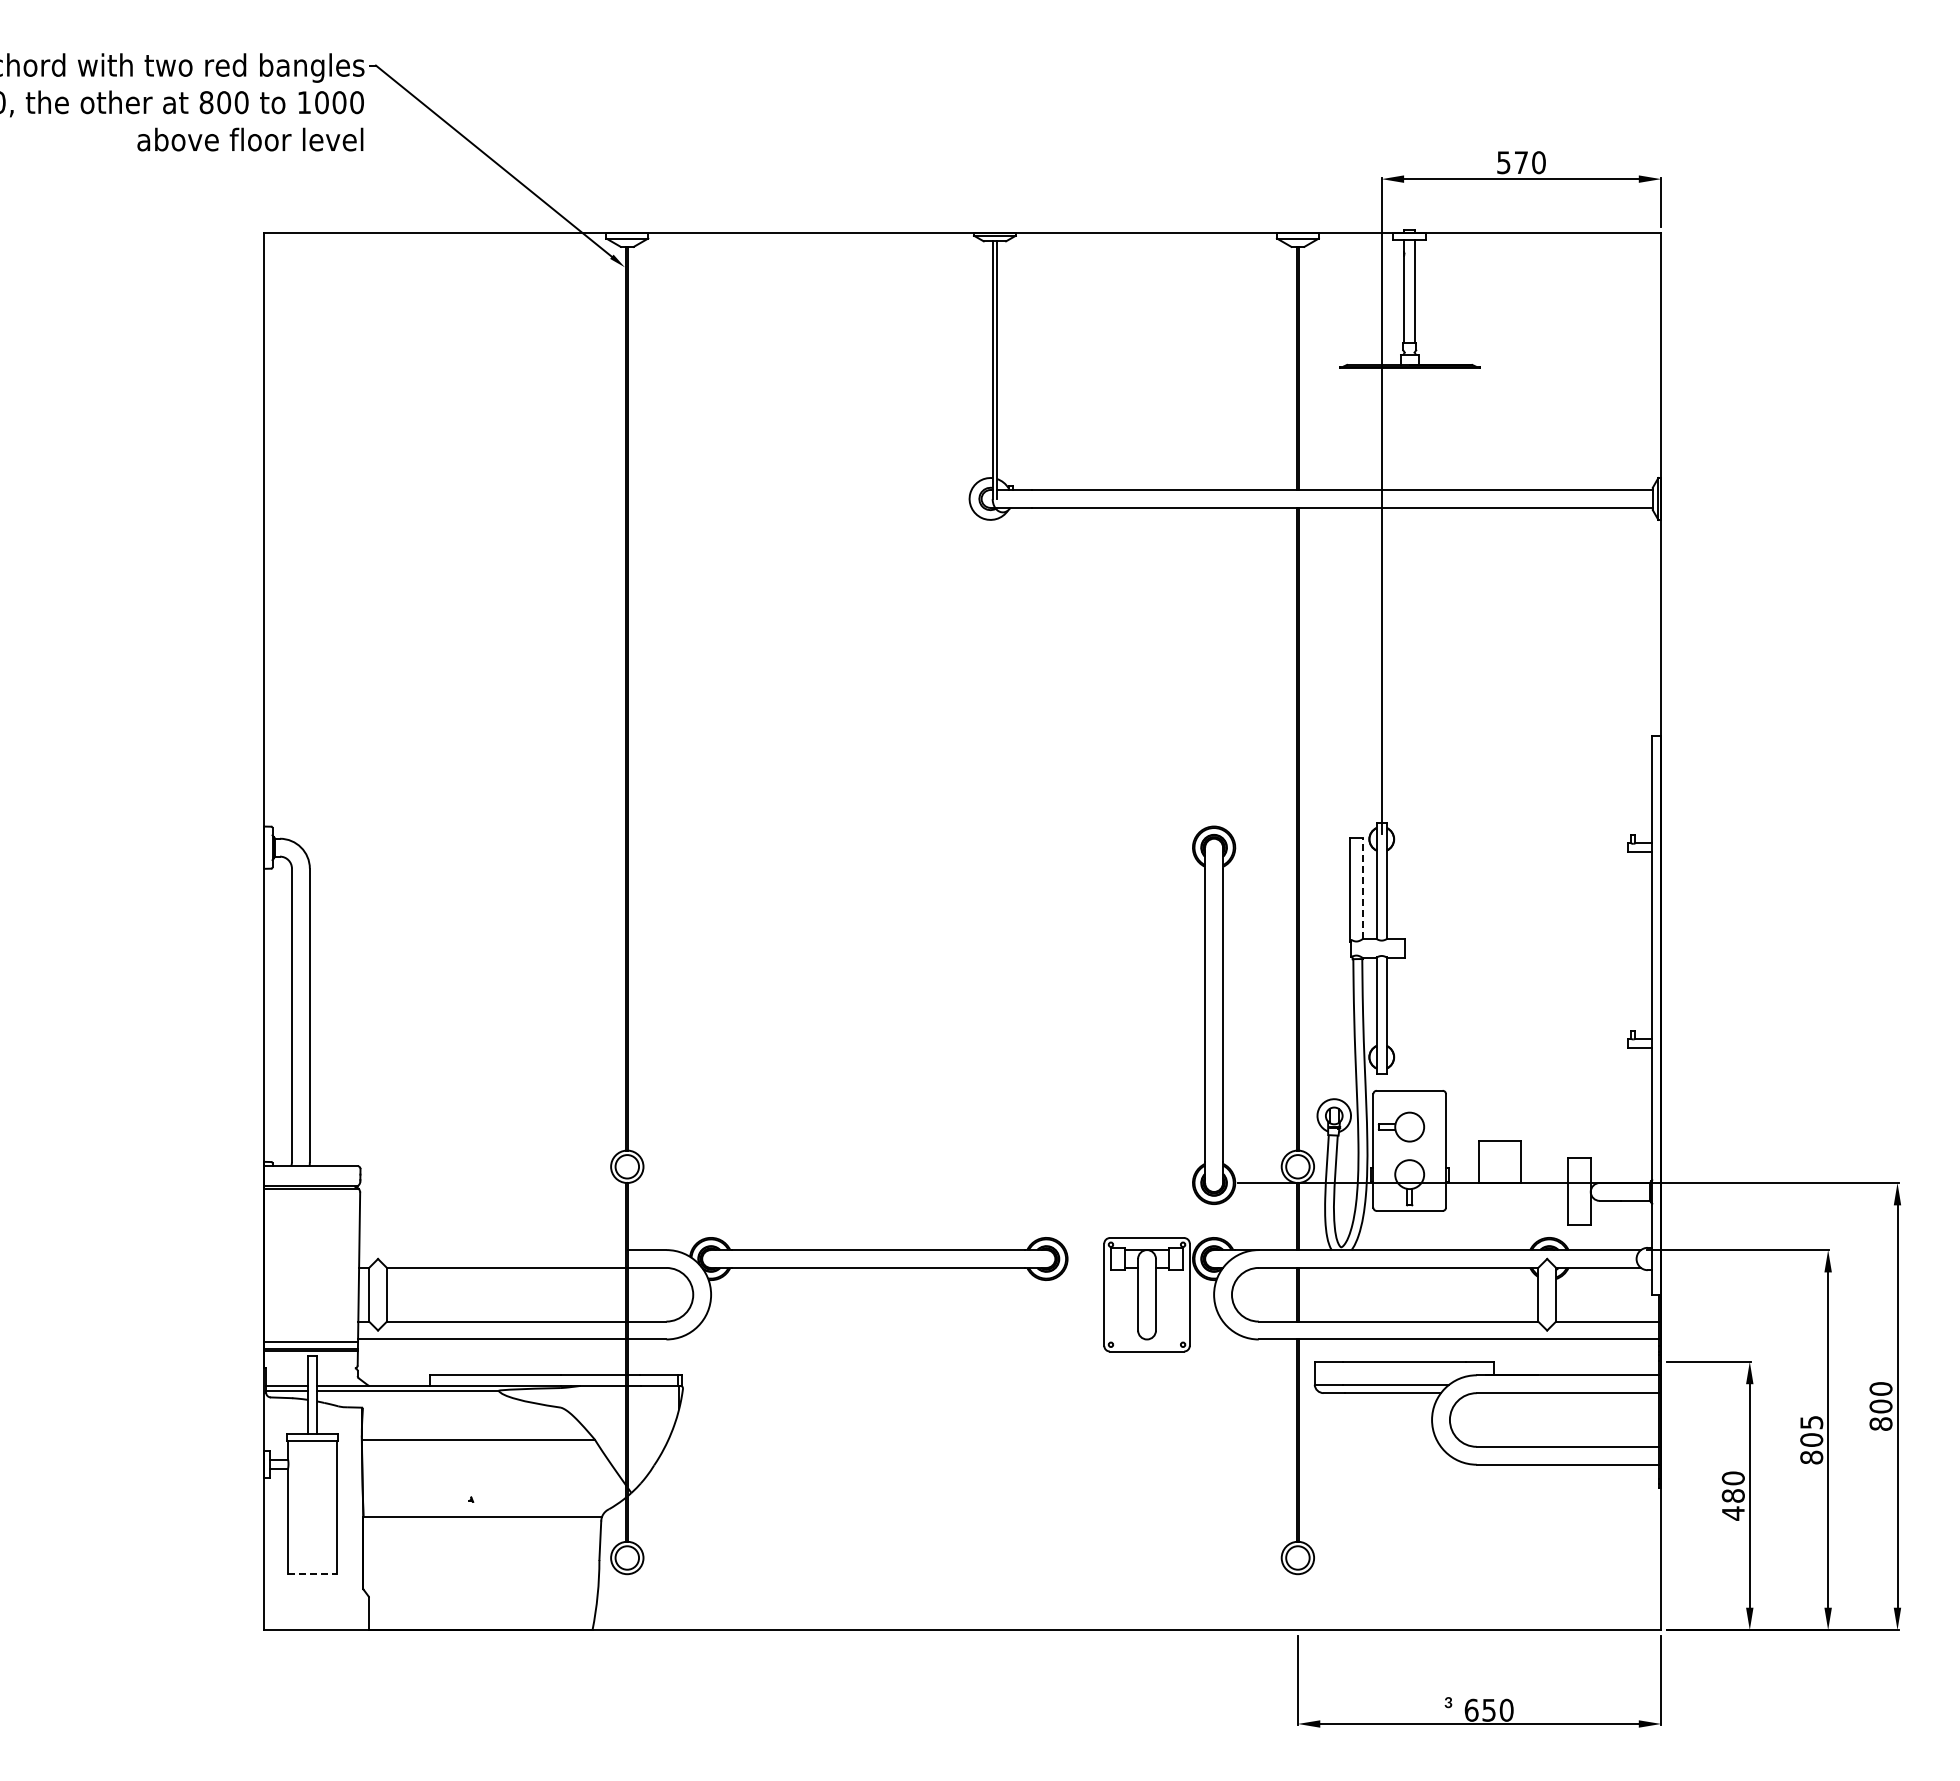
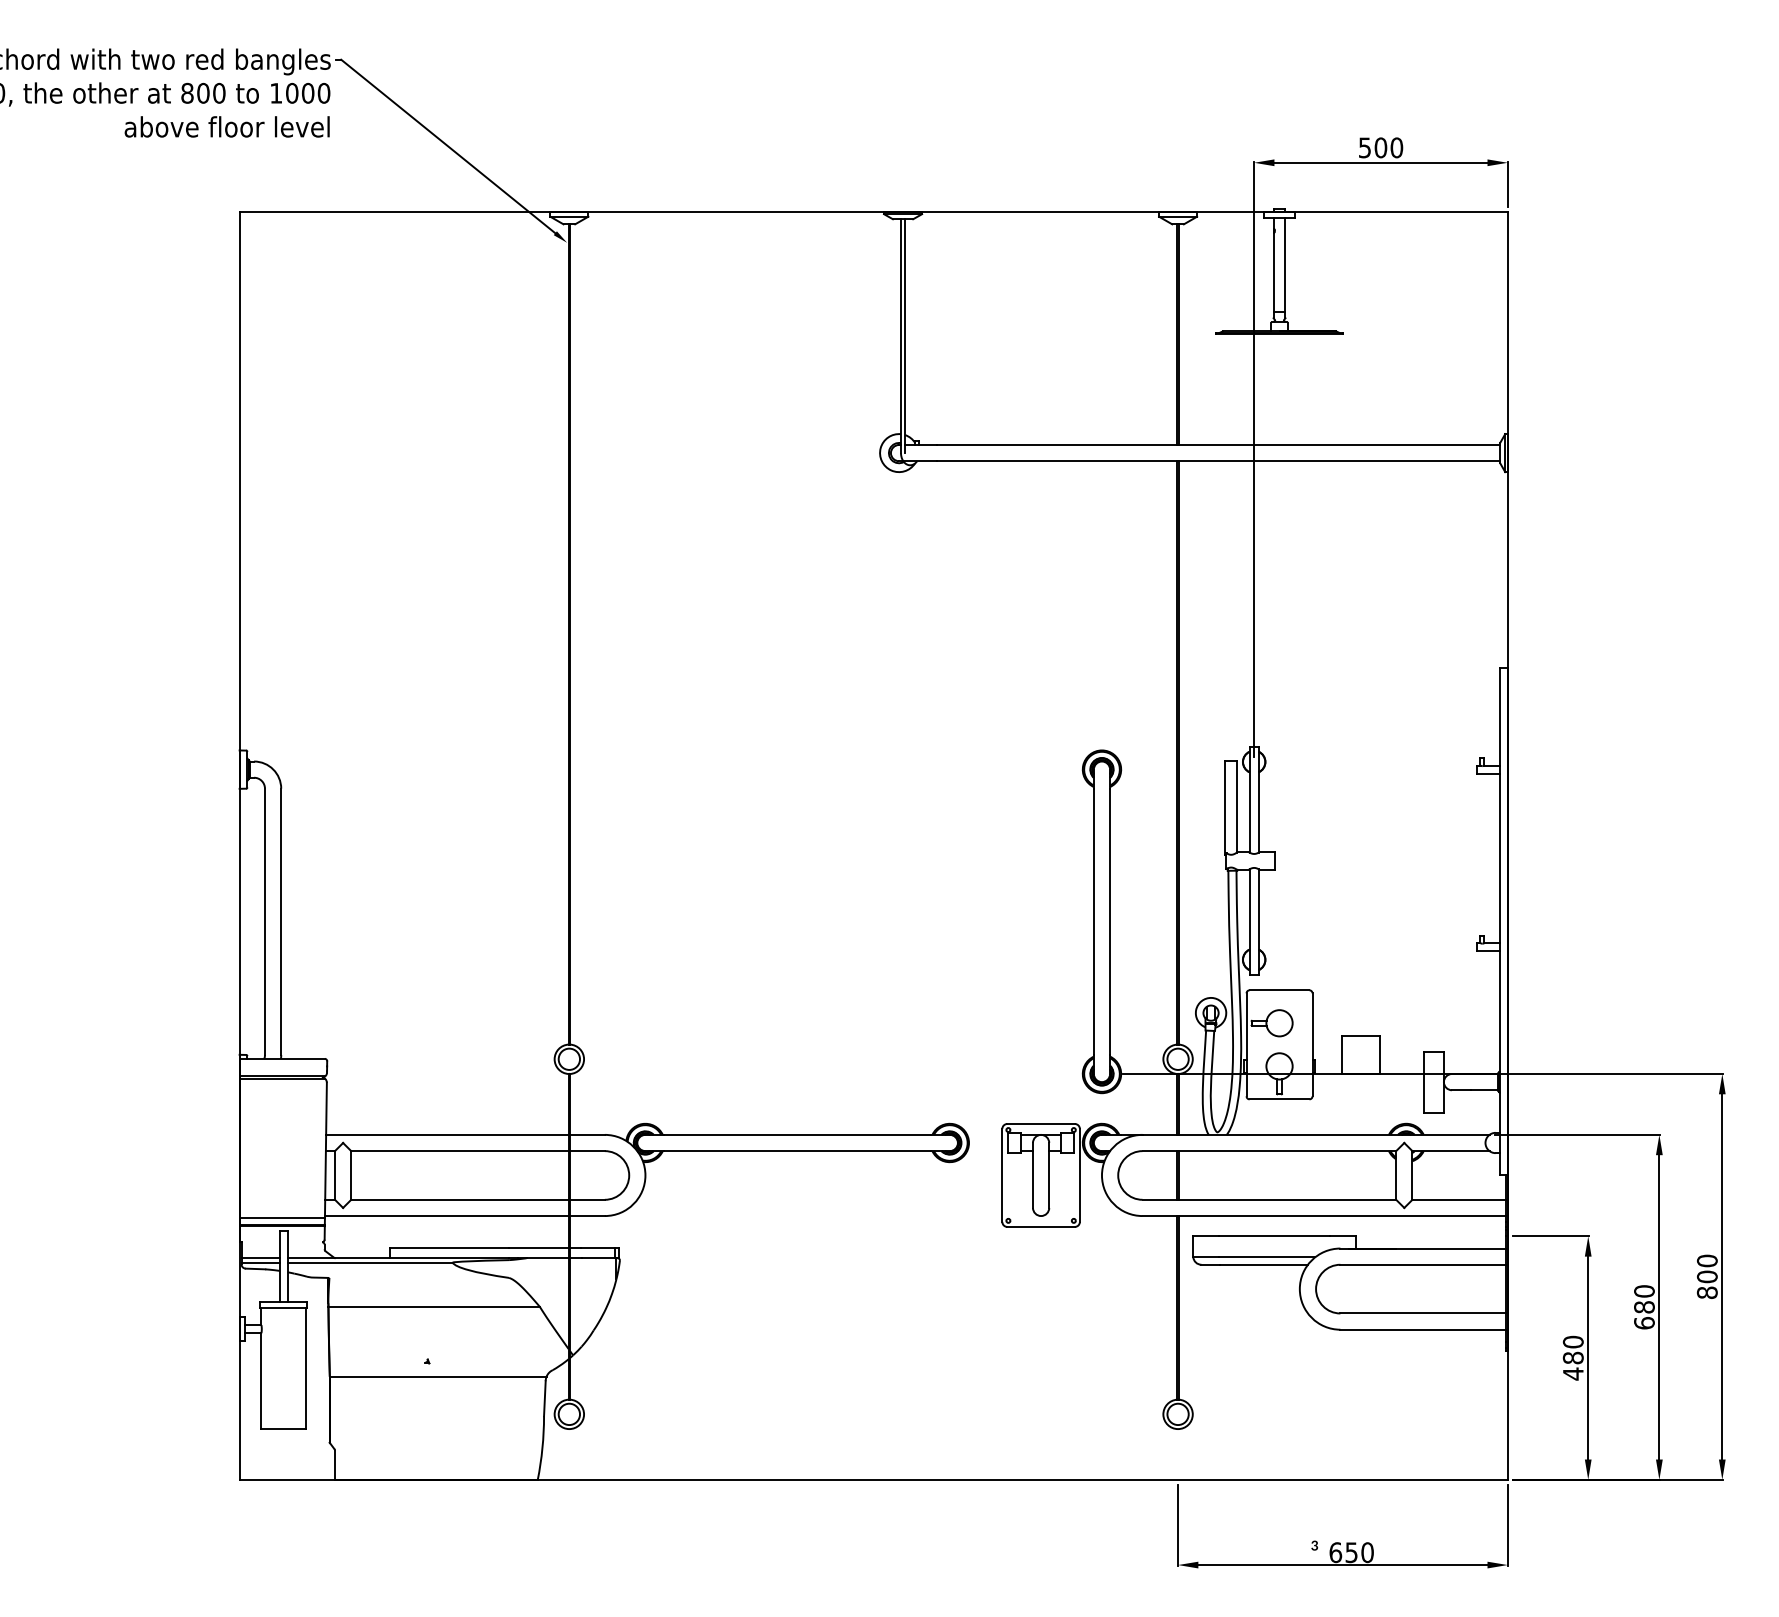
text: (1521, 162) -> (1381, 147), 570 -> 500
line: (1362, 888) -> (1236, 806), dashed -> solid
line: (492, 1250) -> (446, 1135), added
text: (1811, 1439) -> (1644, 1306), 805 -> 680
line: (312, 1574) -> (283, 1429), dashed -> solid

